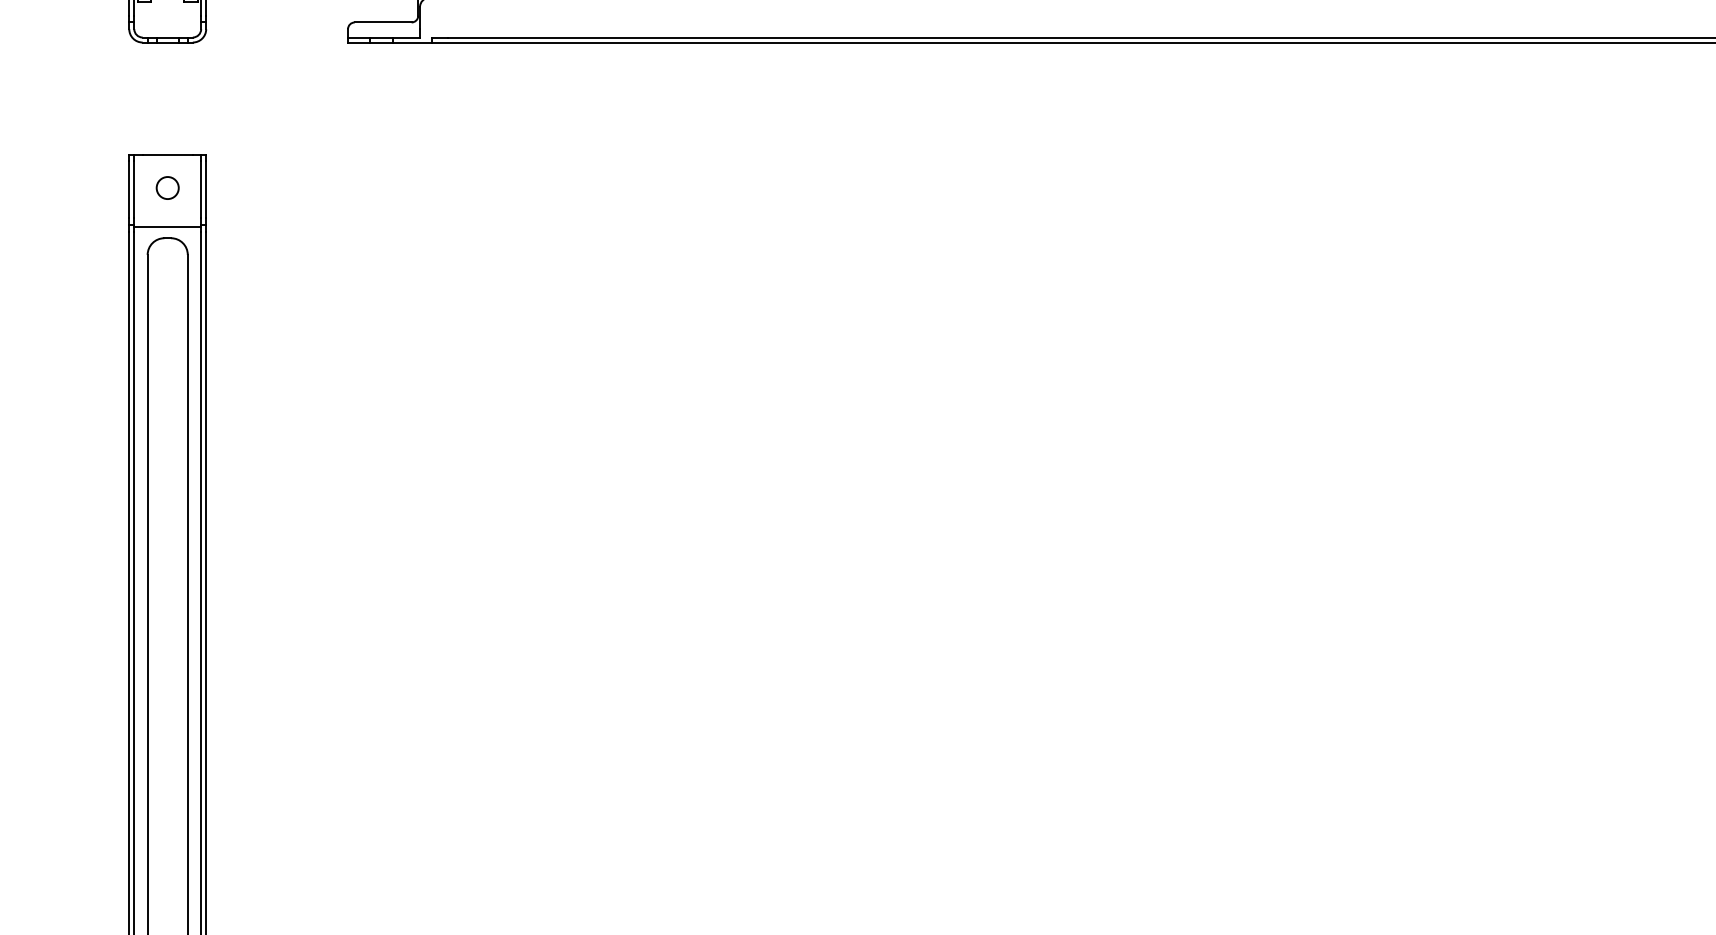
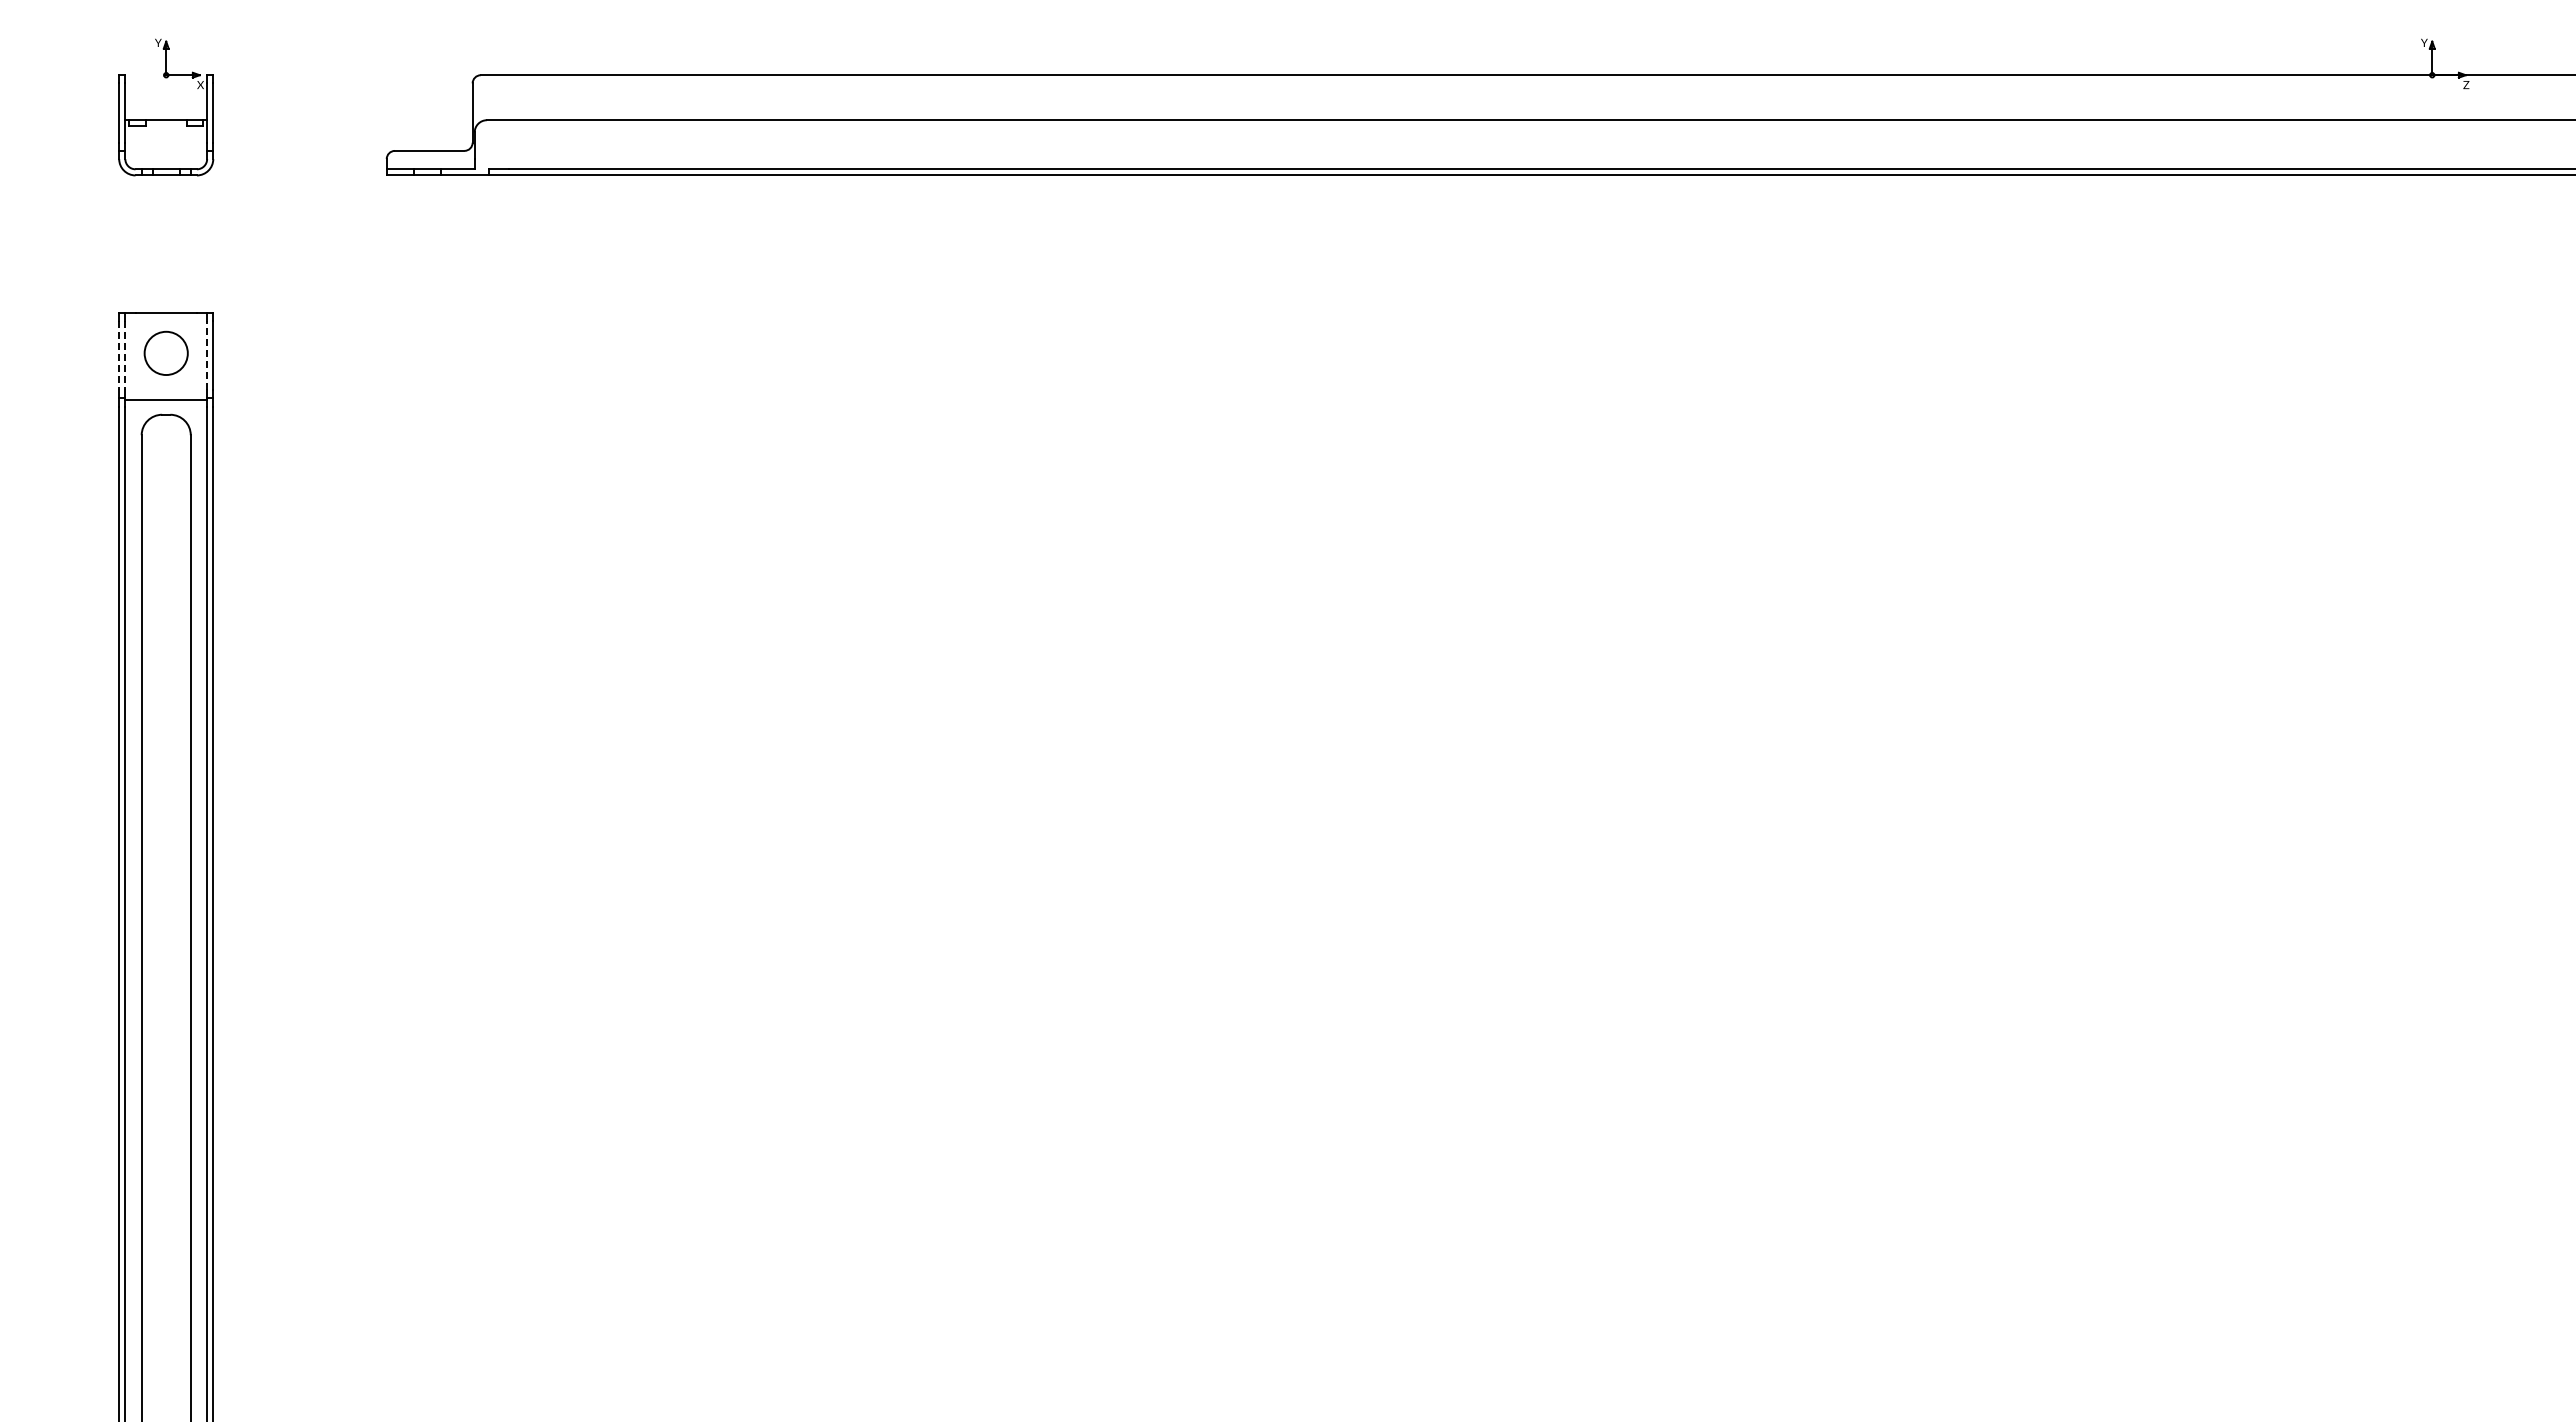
circle: (167, 187) -> (165, 352), size x1.6
line: (129, 189) -> (119, 355), solid -> dashed
line: (134, 189) -> (125, 355), solid -> dashed
line: (201, 189) -> (207, 355), solid -> dashed

